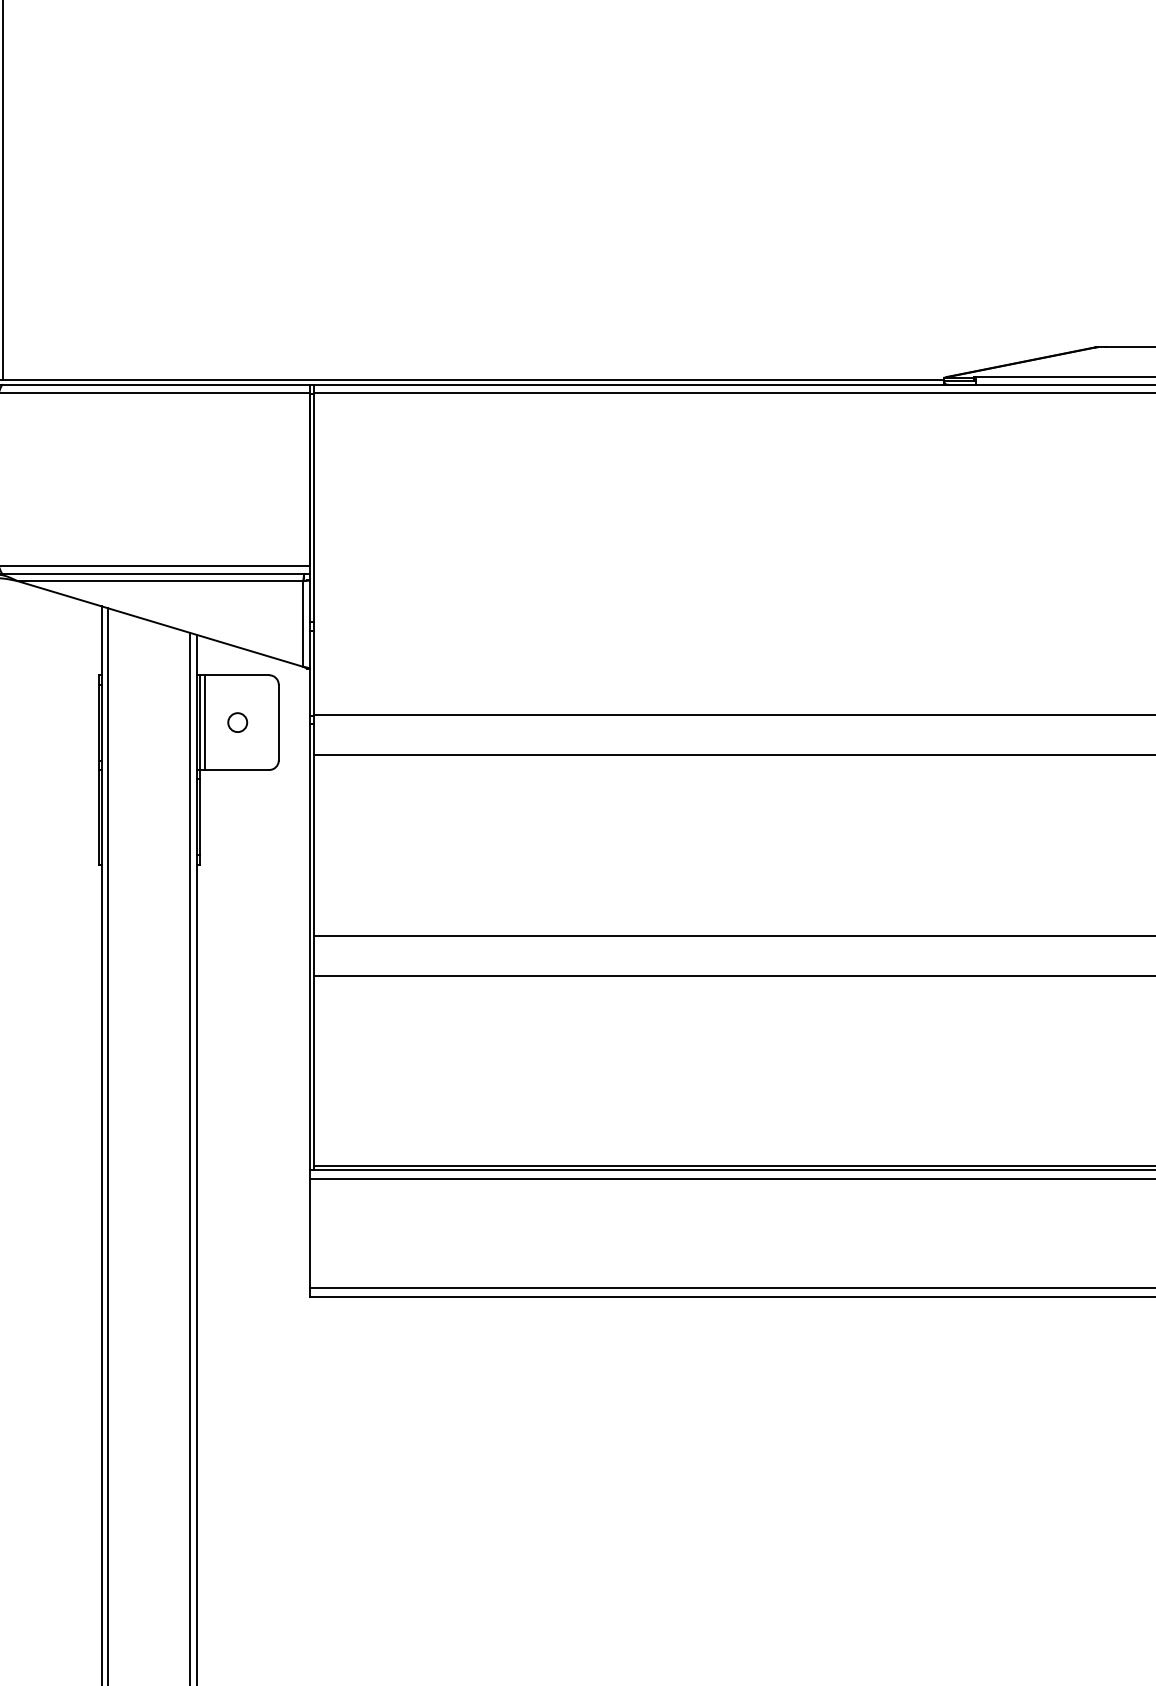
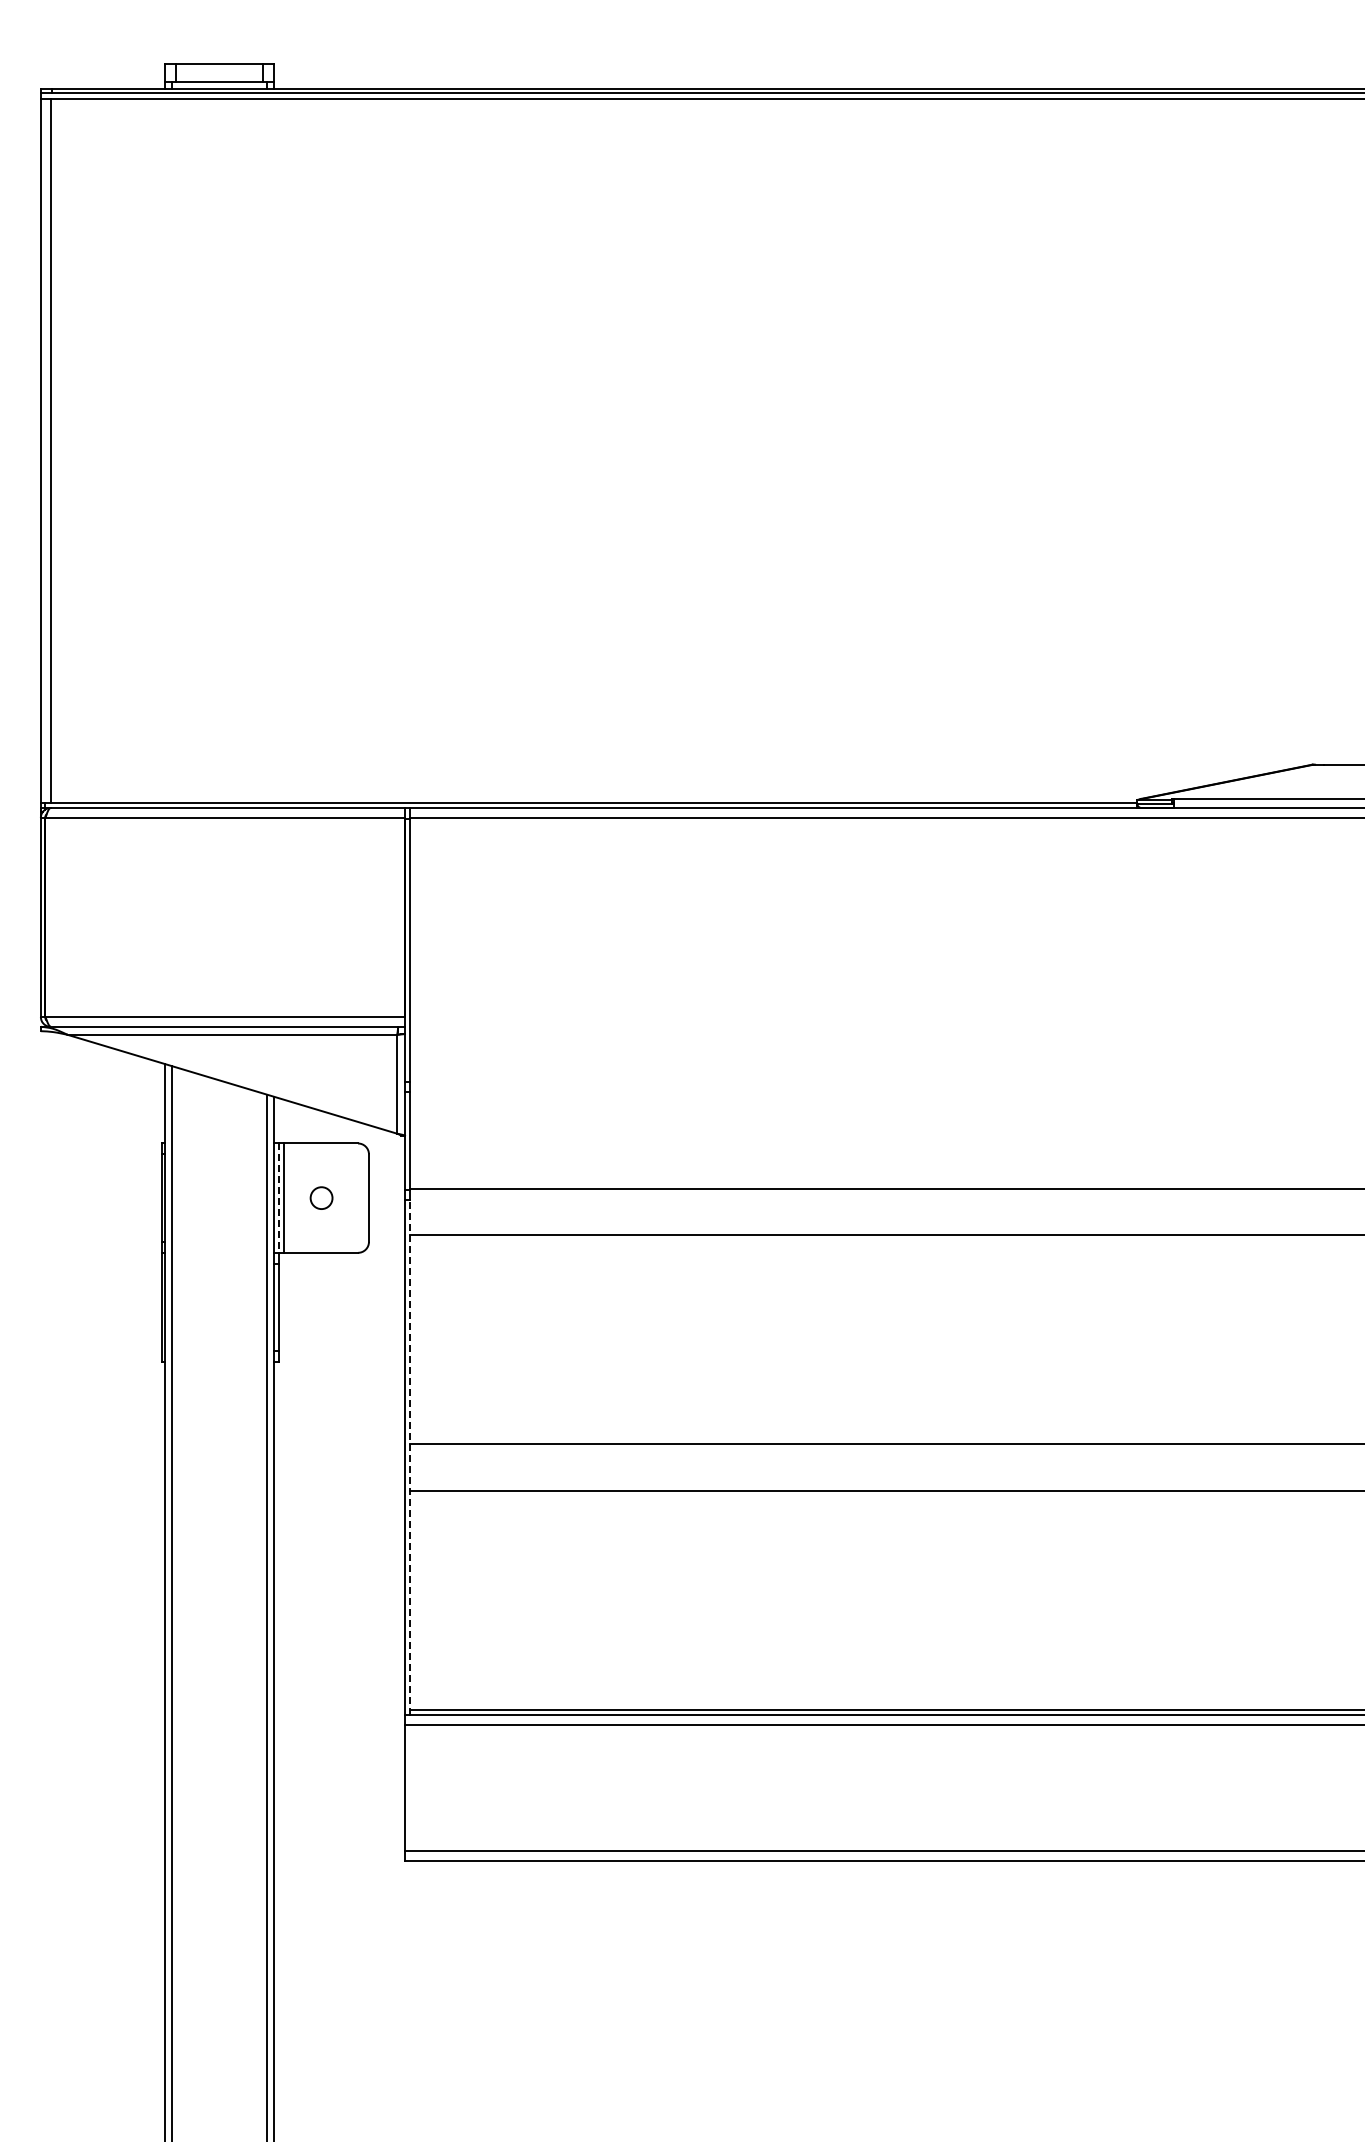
line: (200, 722) -> (278, 1198), solid -> dashed
line: (313, 947) -> (409, 1457), solid -> dashed

